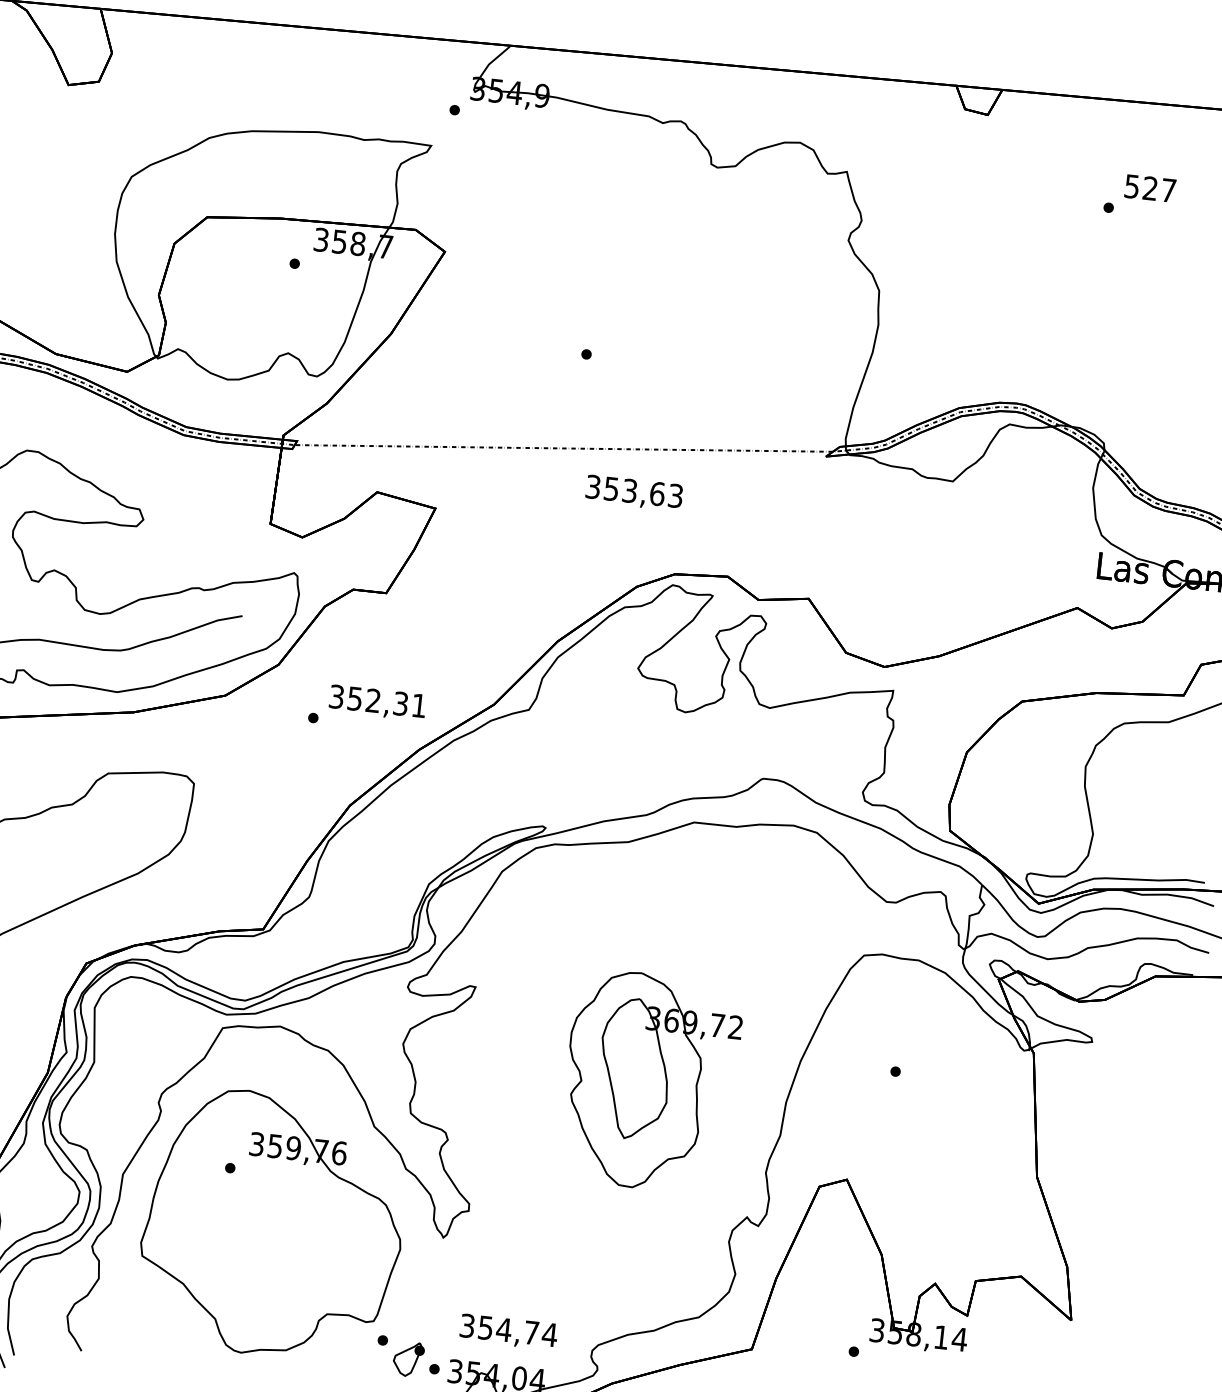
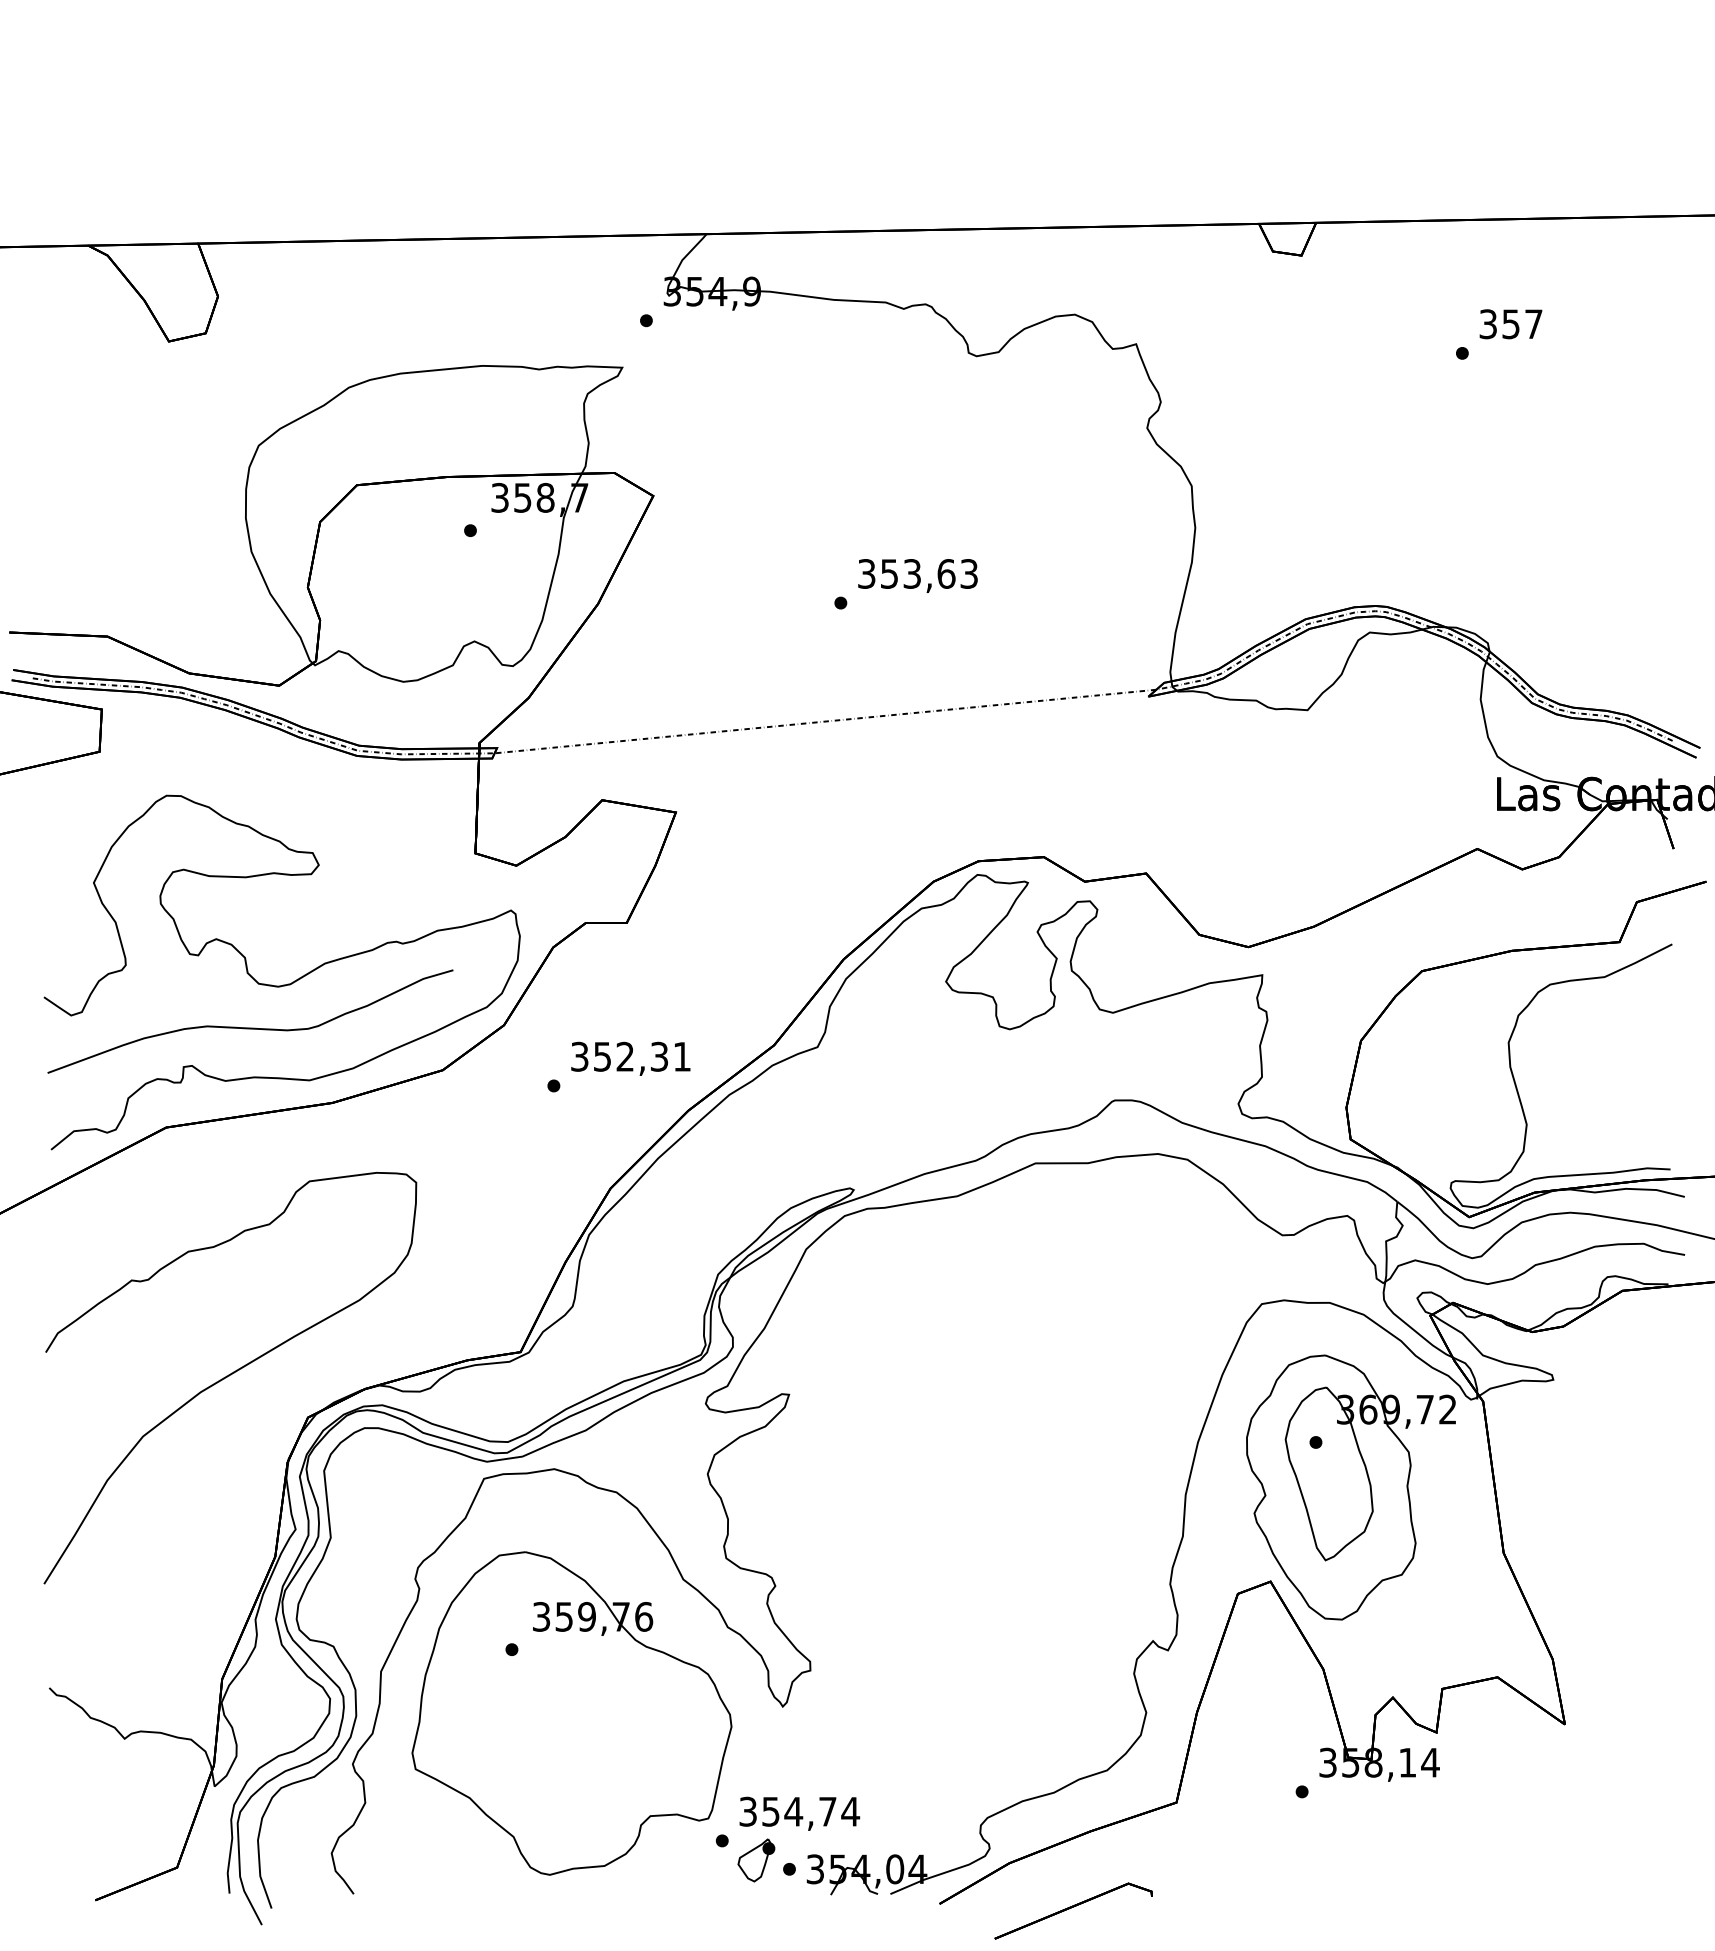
text: (1141, 187) -> (1499, 324), 527 -> 357
text: (633, 492) -> (917, 575), moved
part: (650, 1081) -> (1350, 1487), moved
text: (508, 1331) -> (799, 1813), moved

